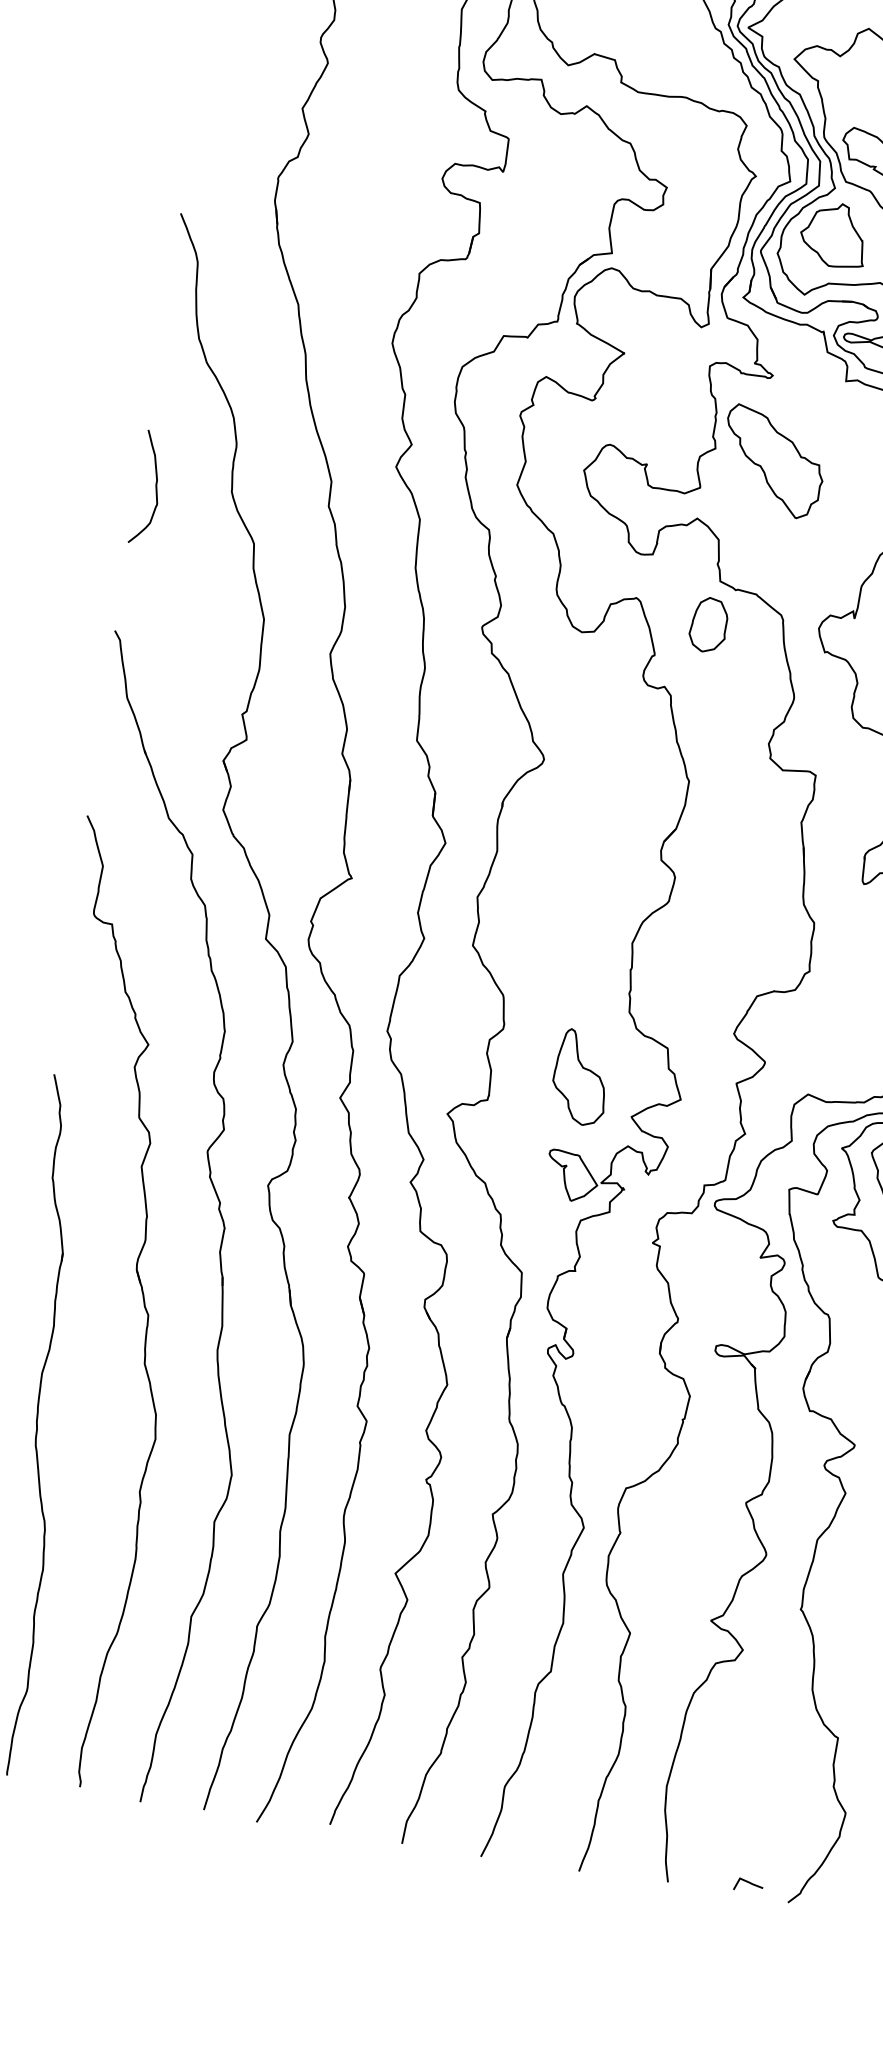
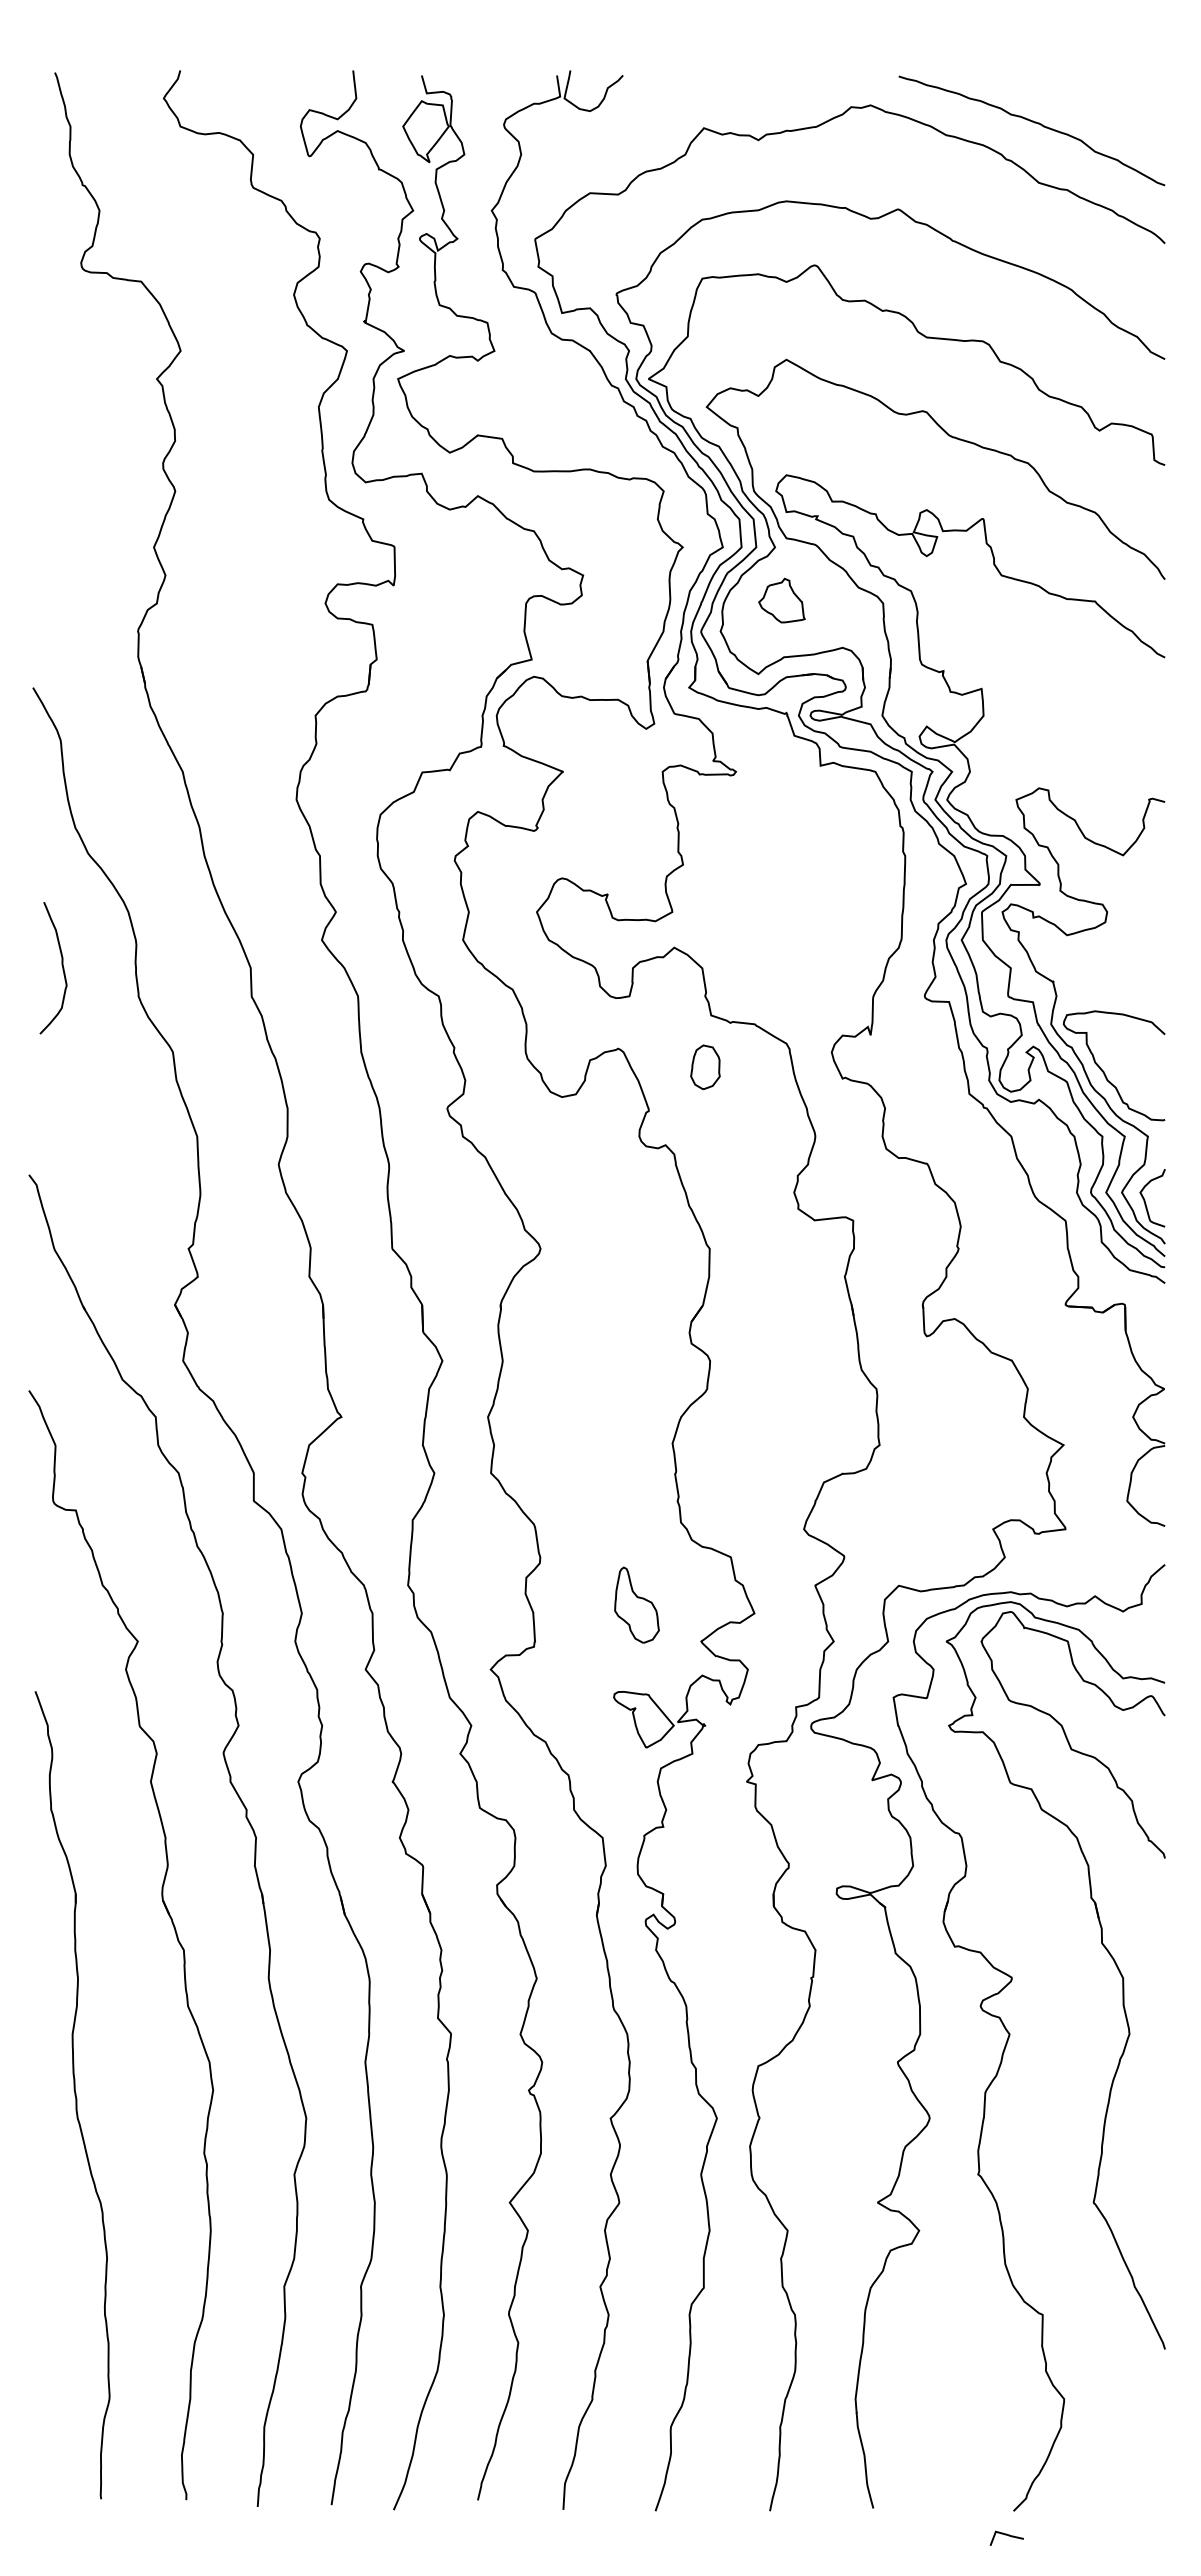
part: (833, 234) -> (781, 600), size x0.6
part: (773, 462) -> (751, 870), removed
curve: (155, 486) -> (61, 965), moved
part: (708, 625) -> (705, 1067), size x0.7
part: (580, 1076) -> (636, 1604), size x0.7
line: (748, 1883) -> (1006, 2535), moved

